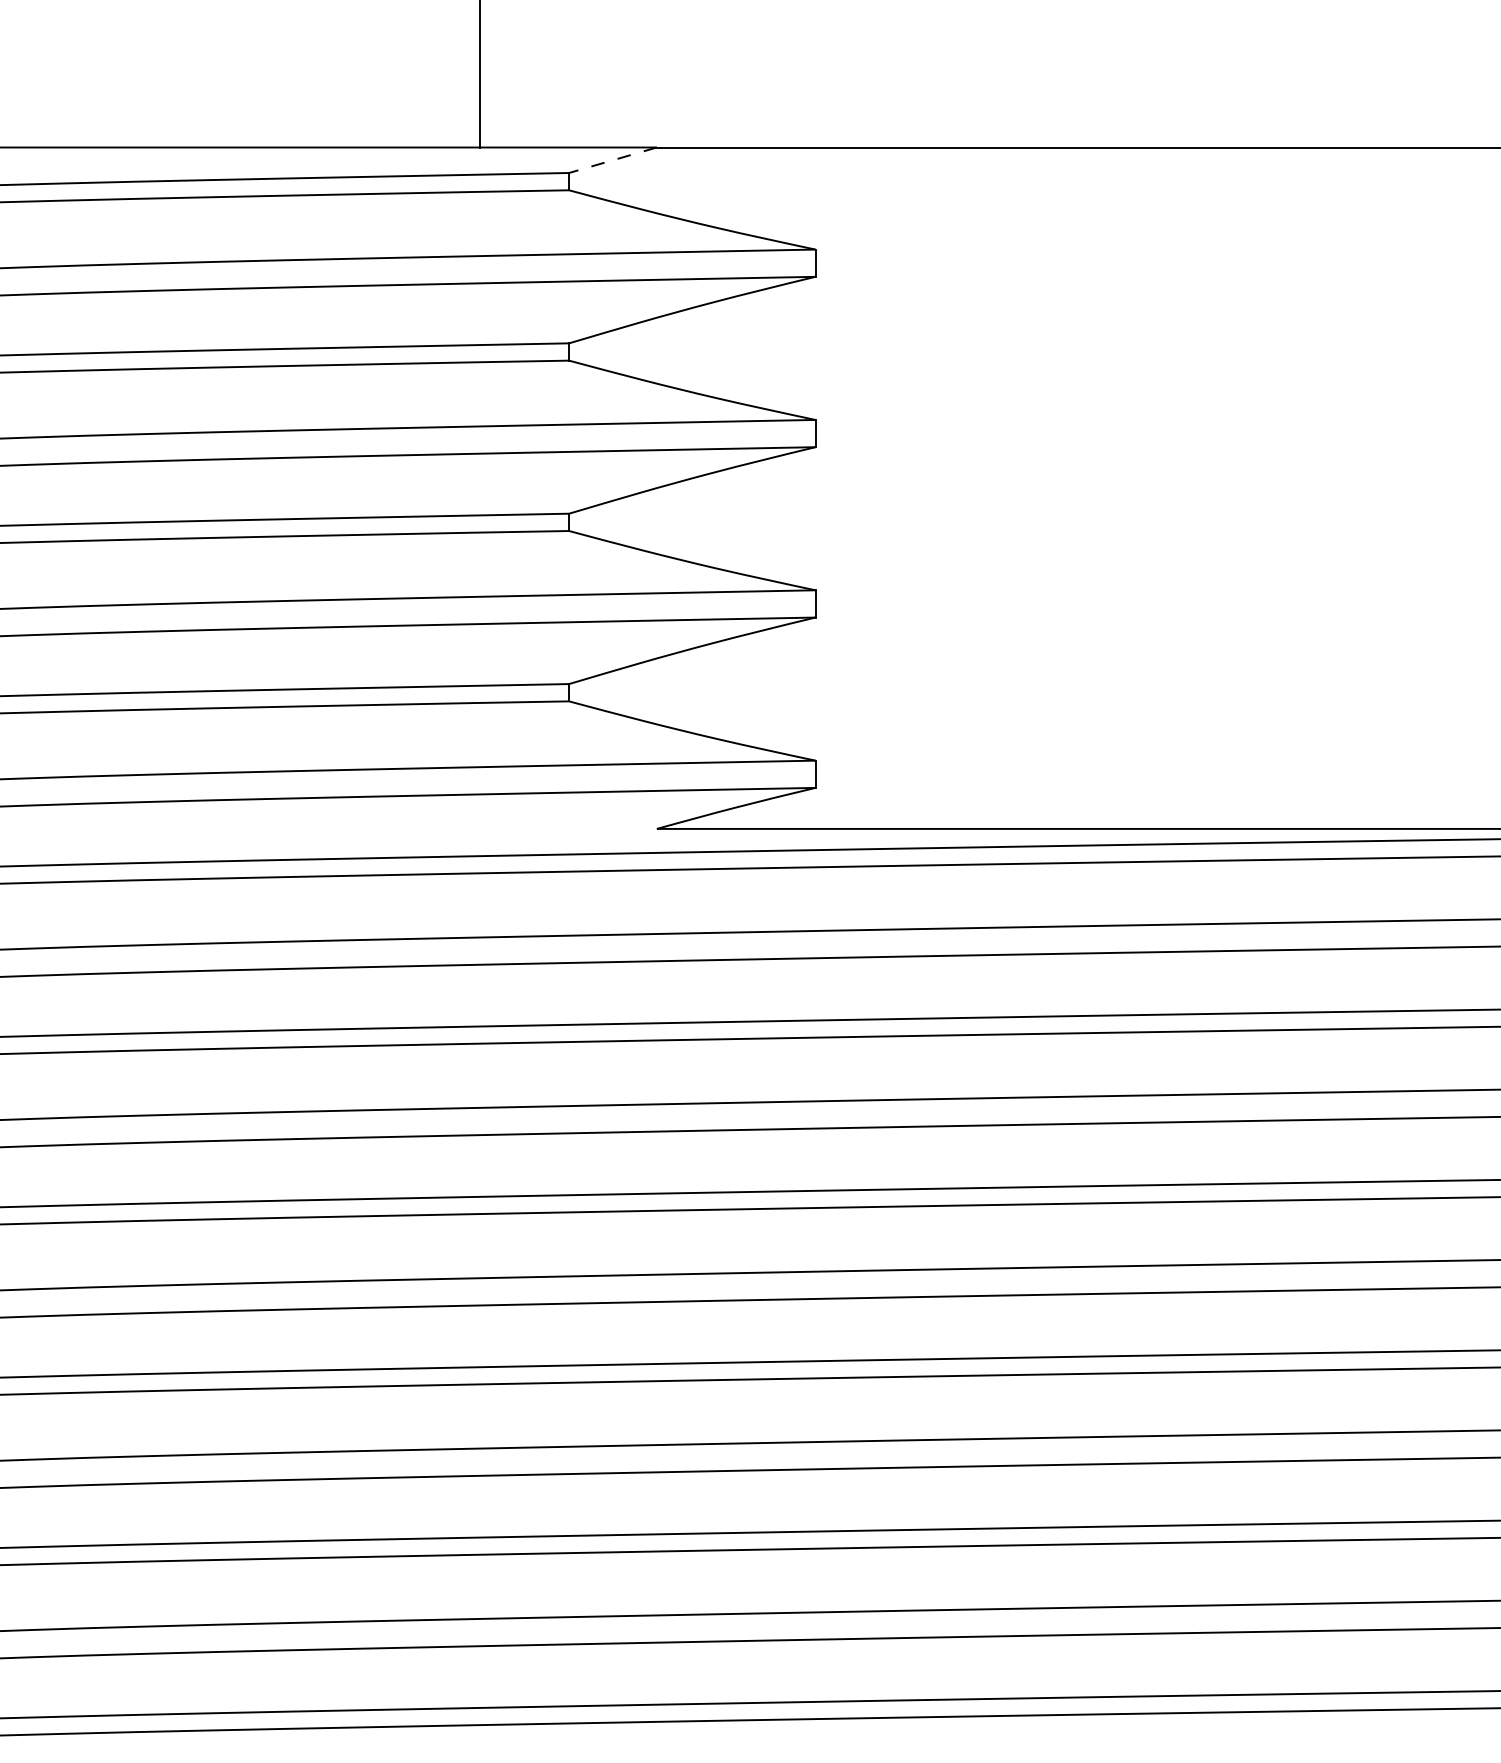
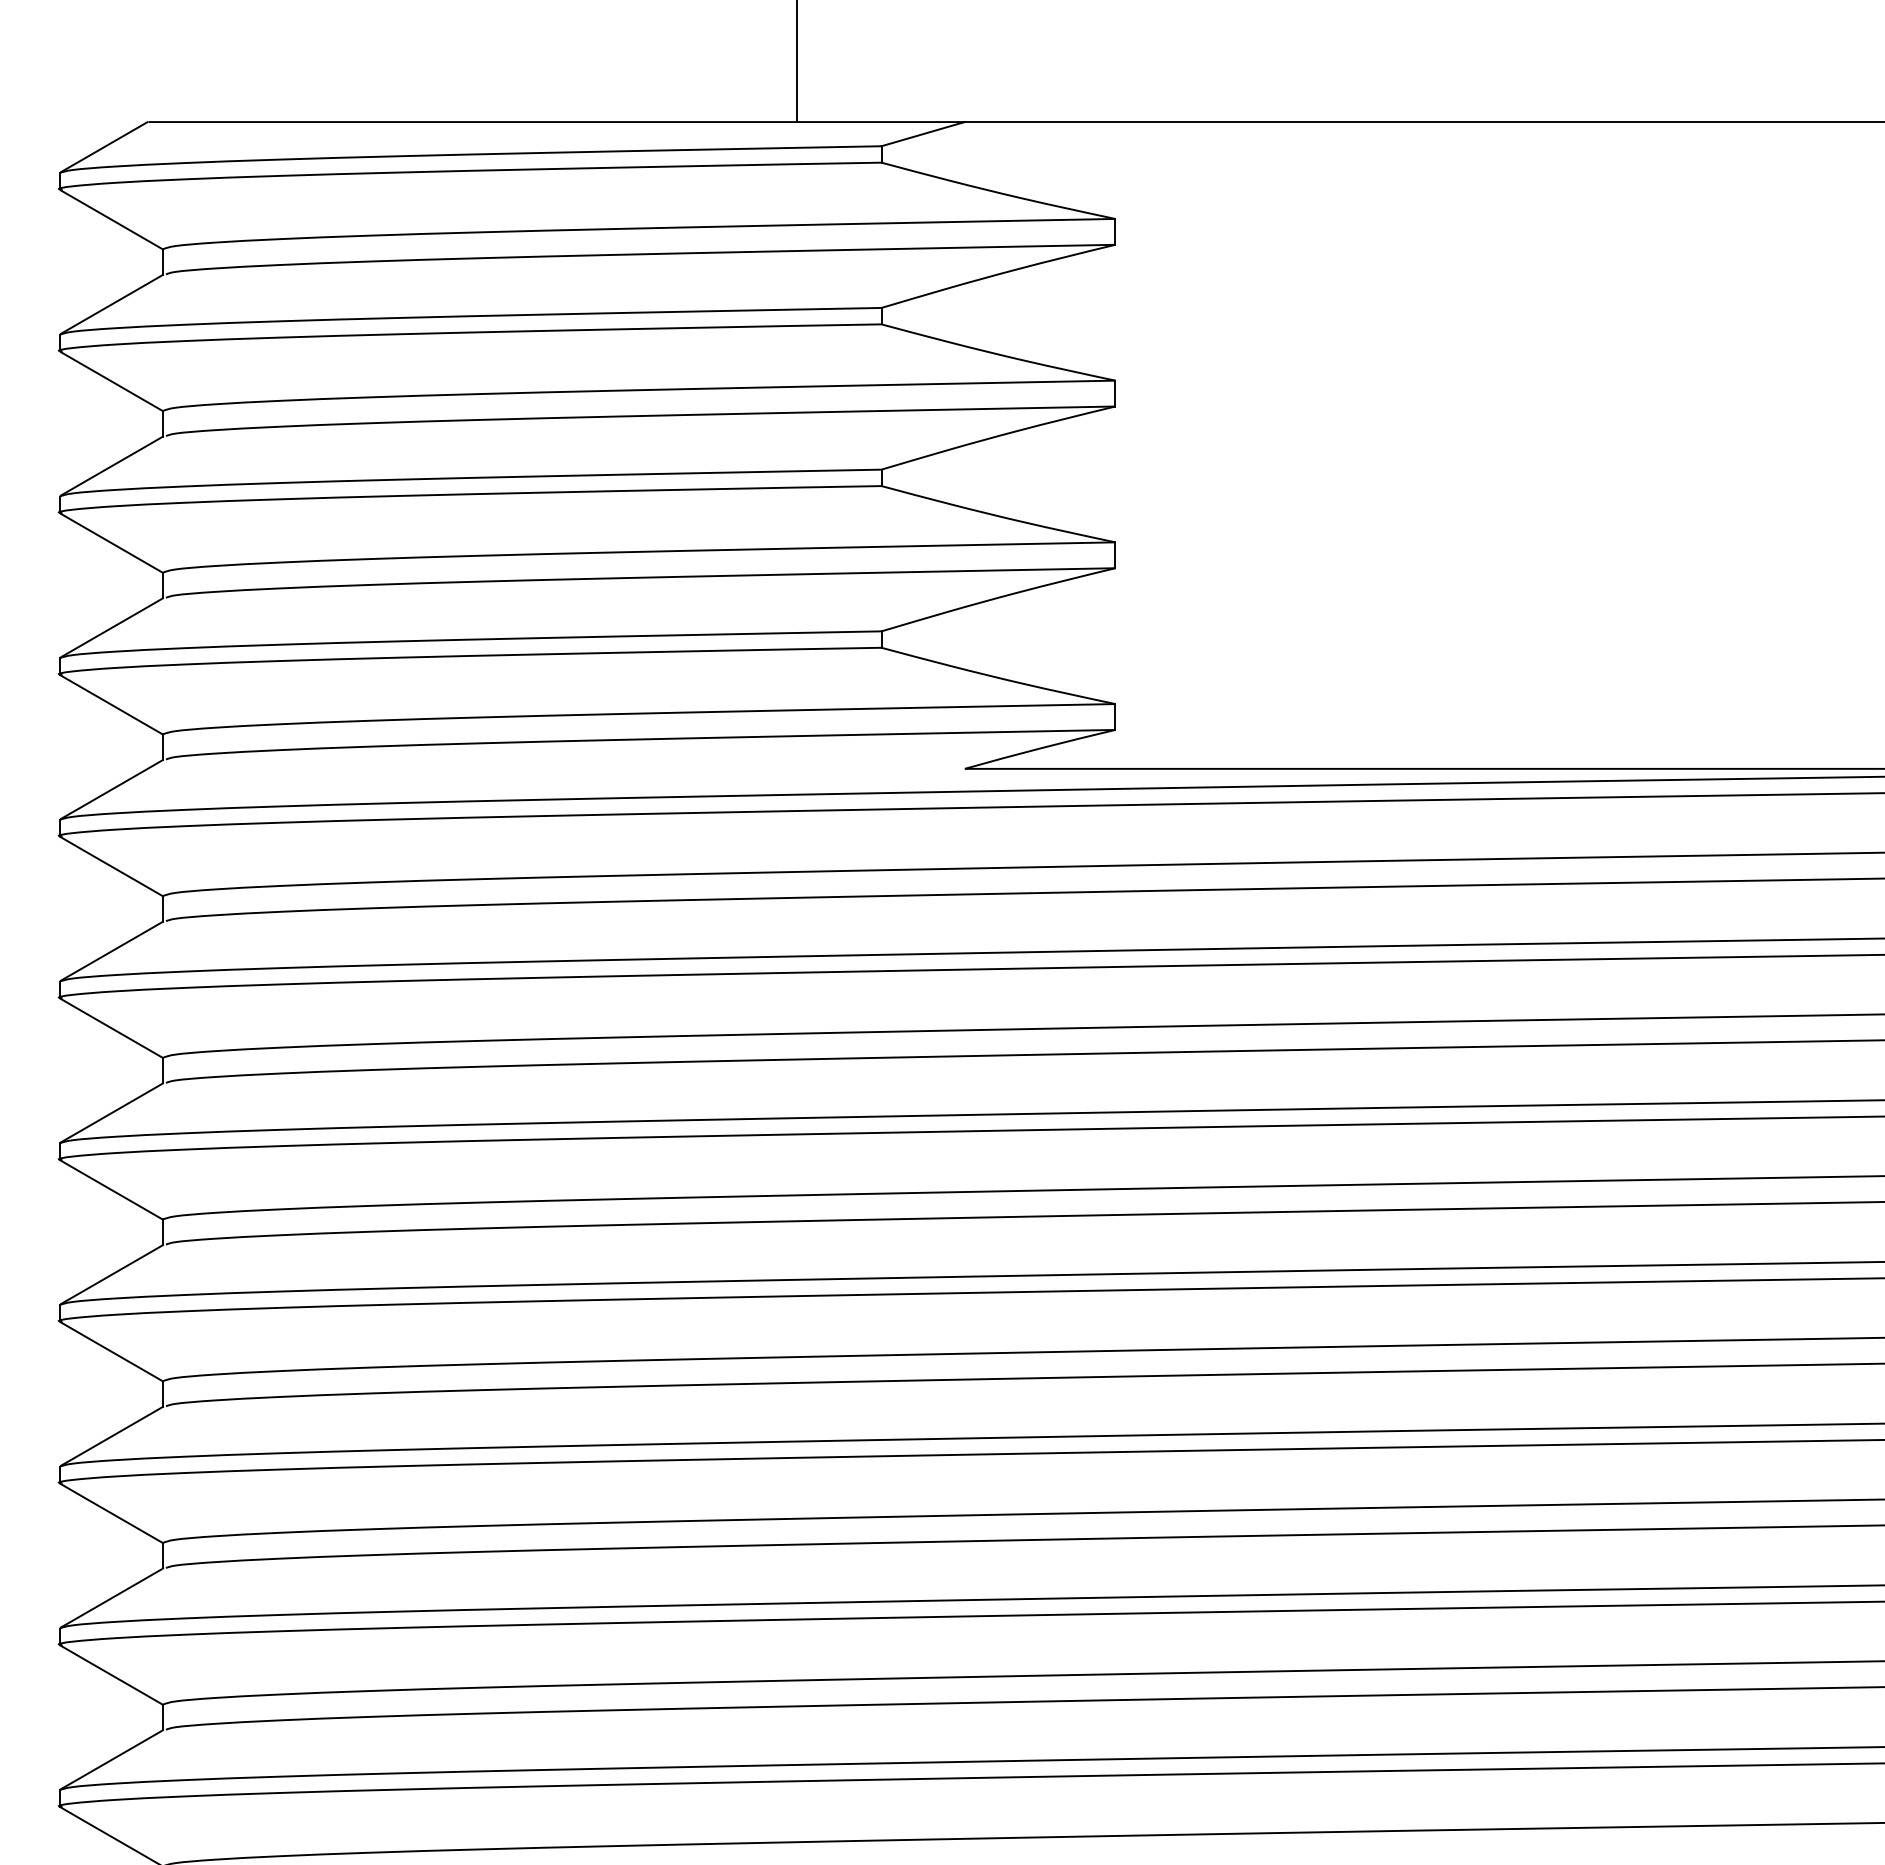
line: (612, 160) -> (922, 134), dashed -> solid

